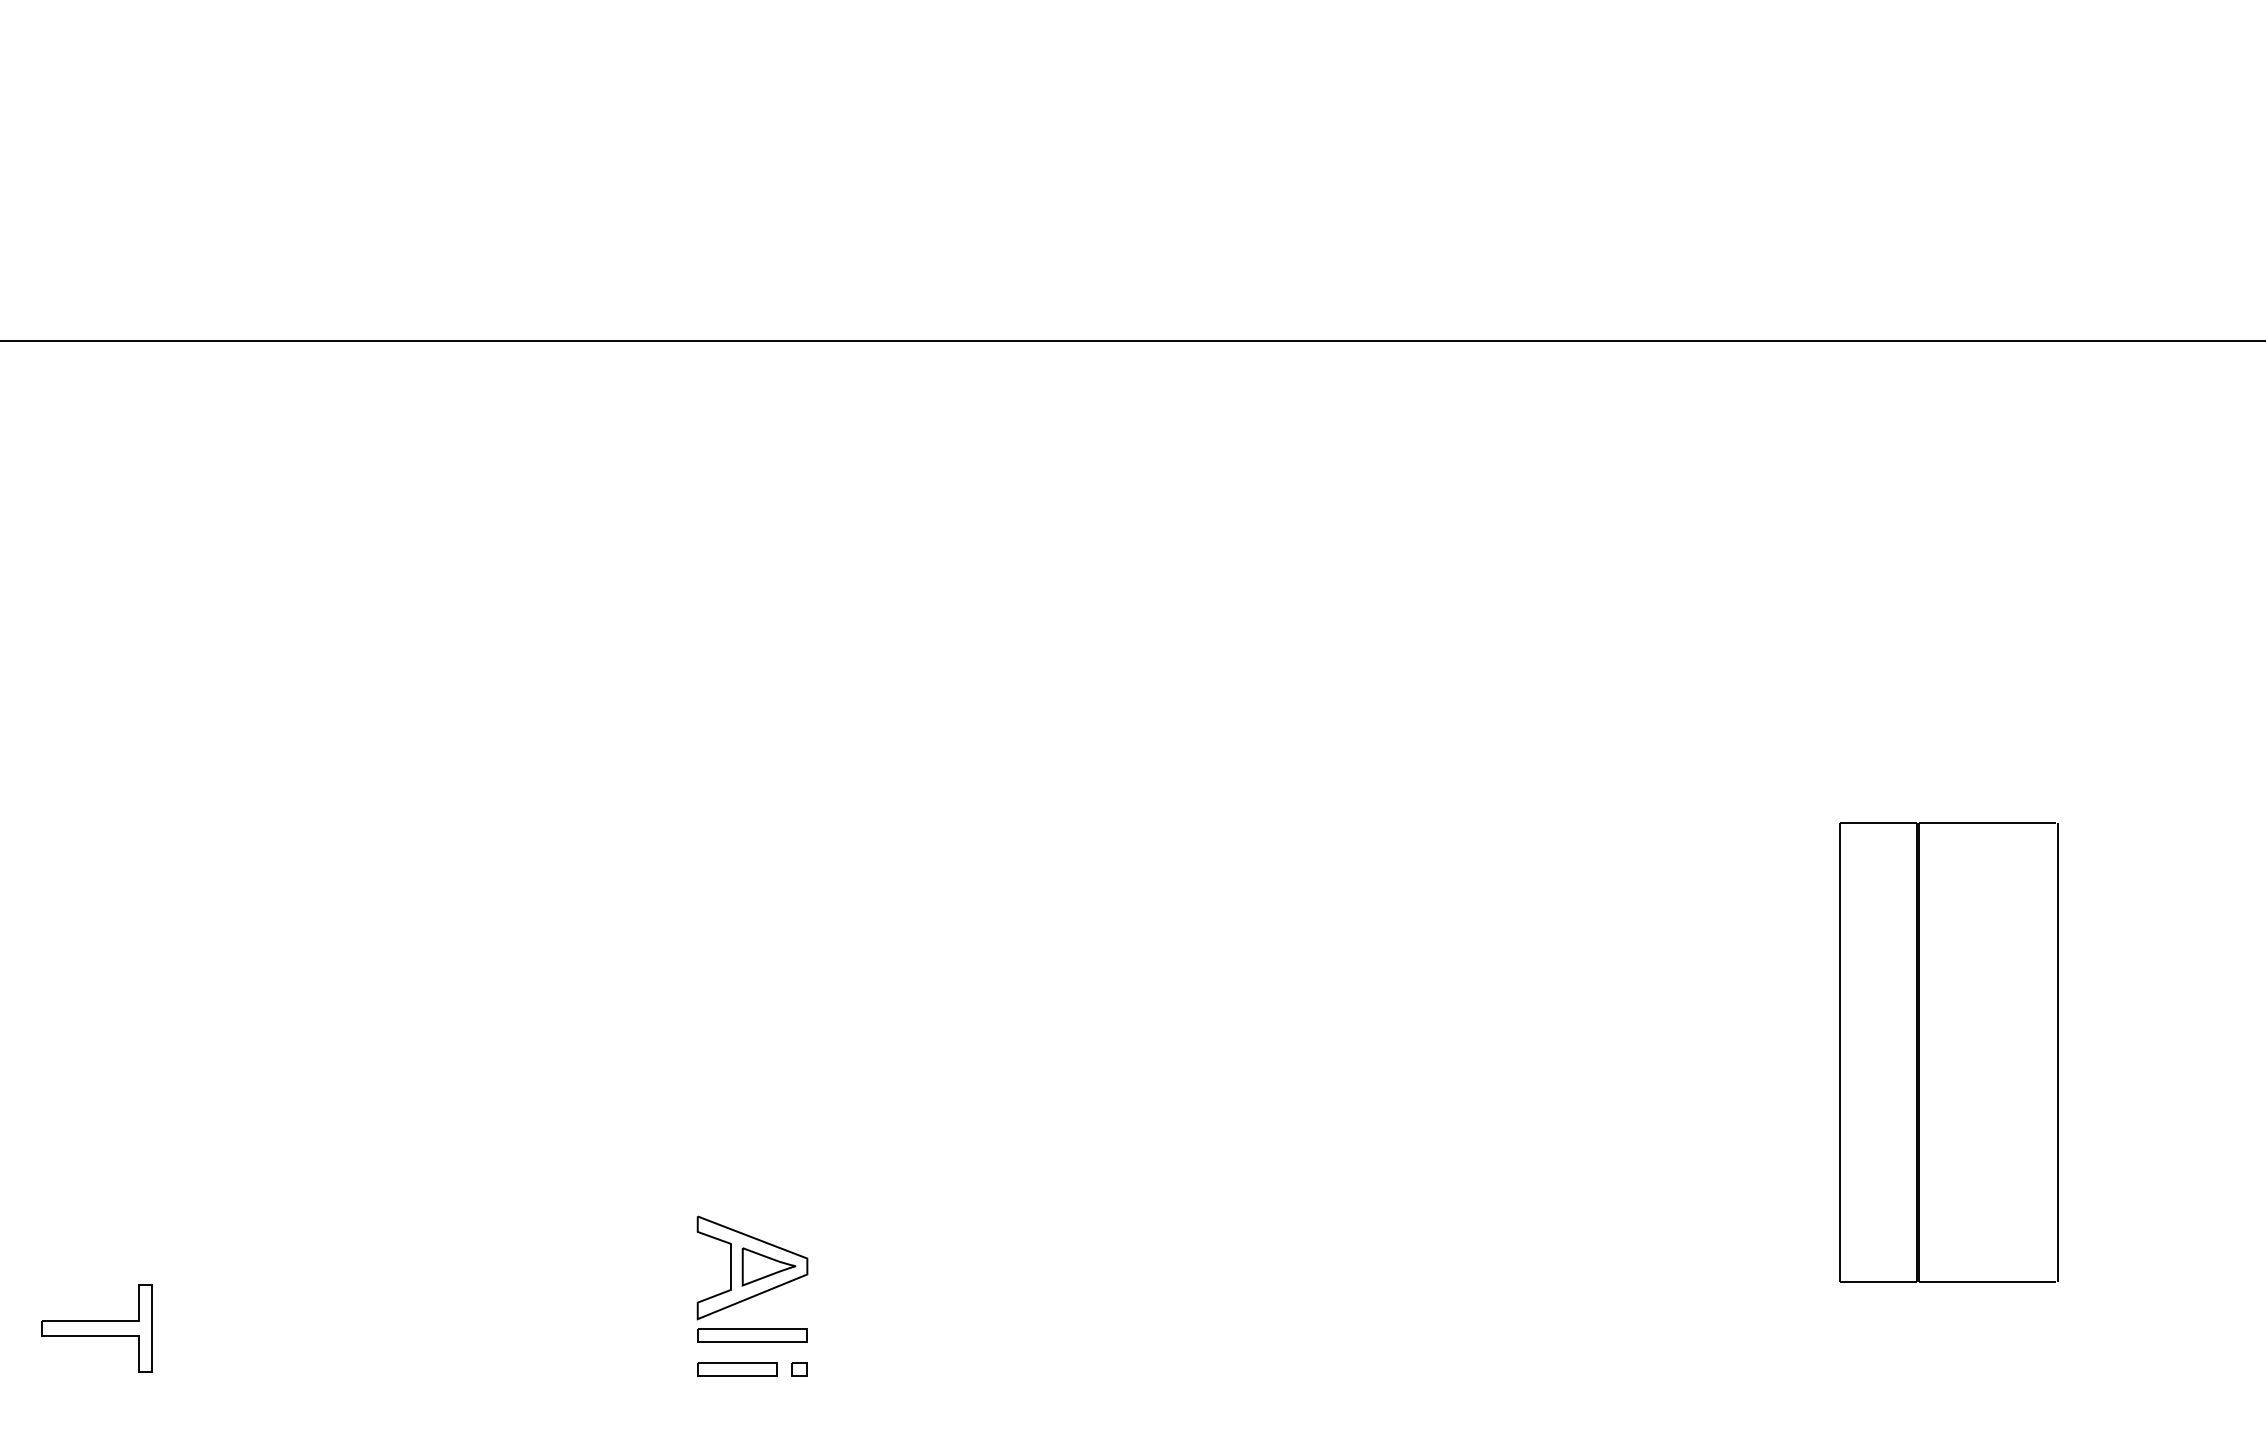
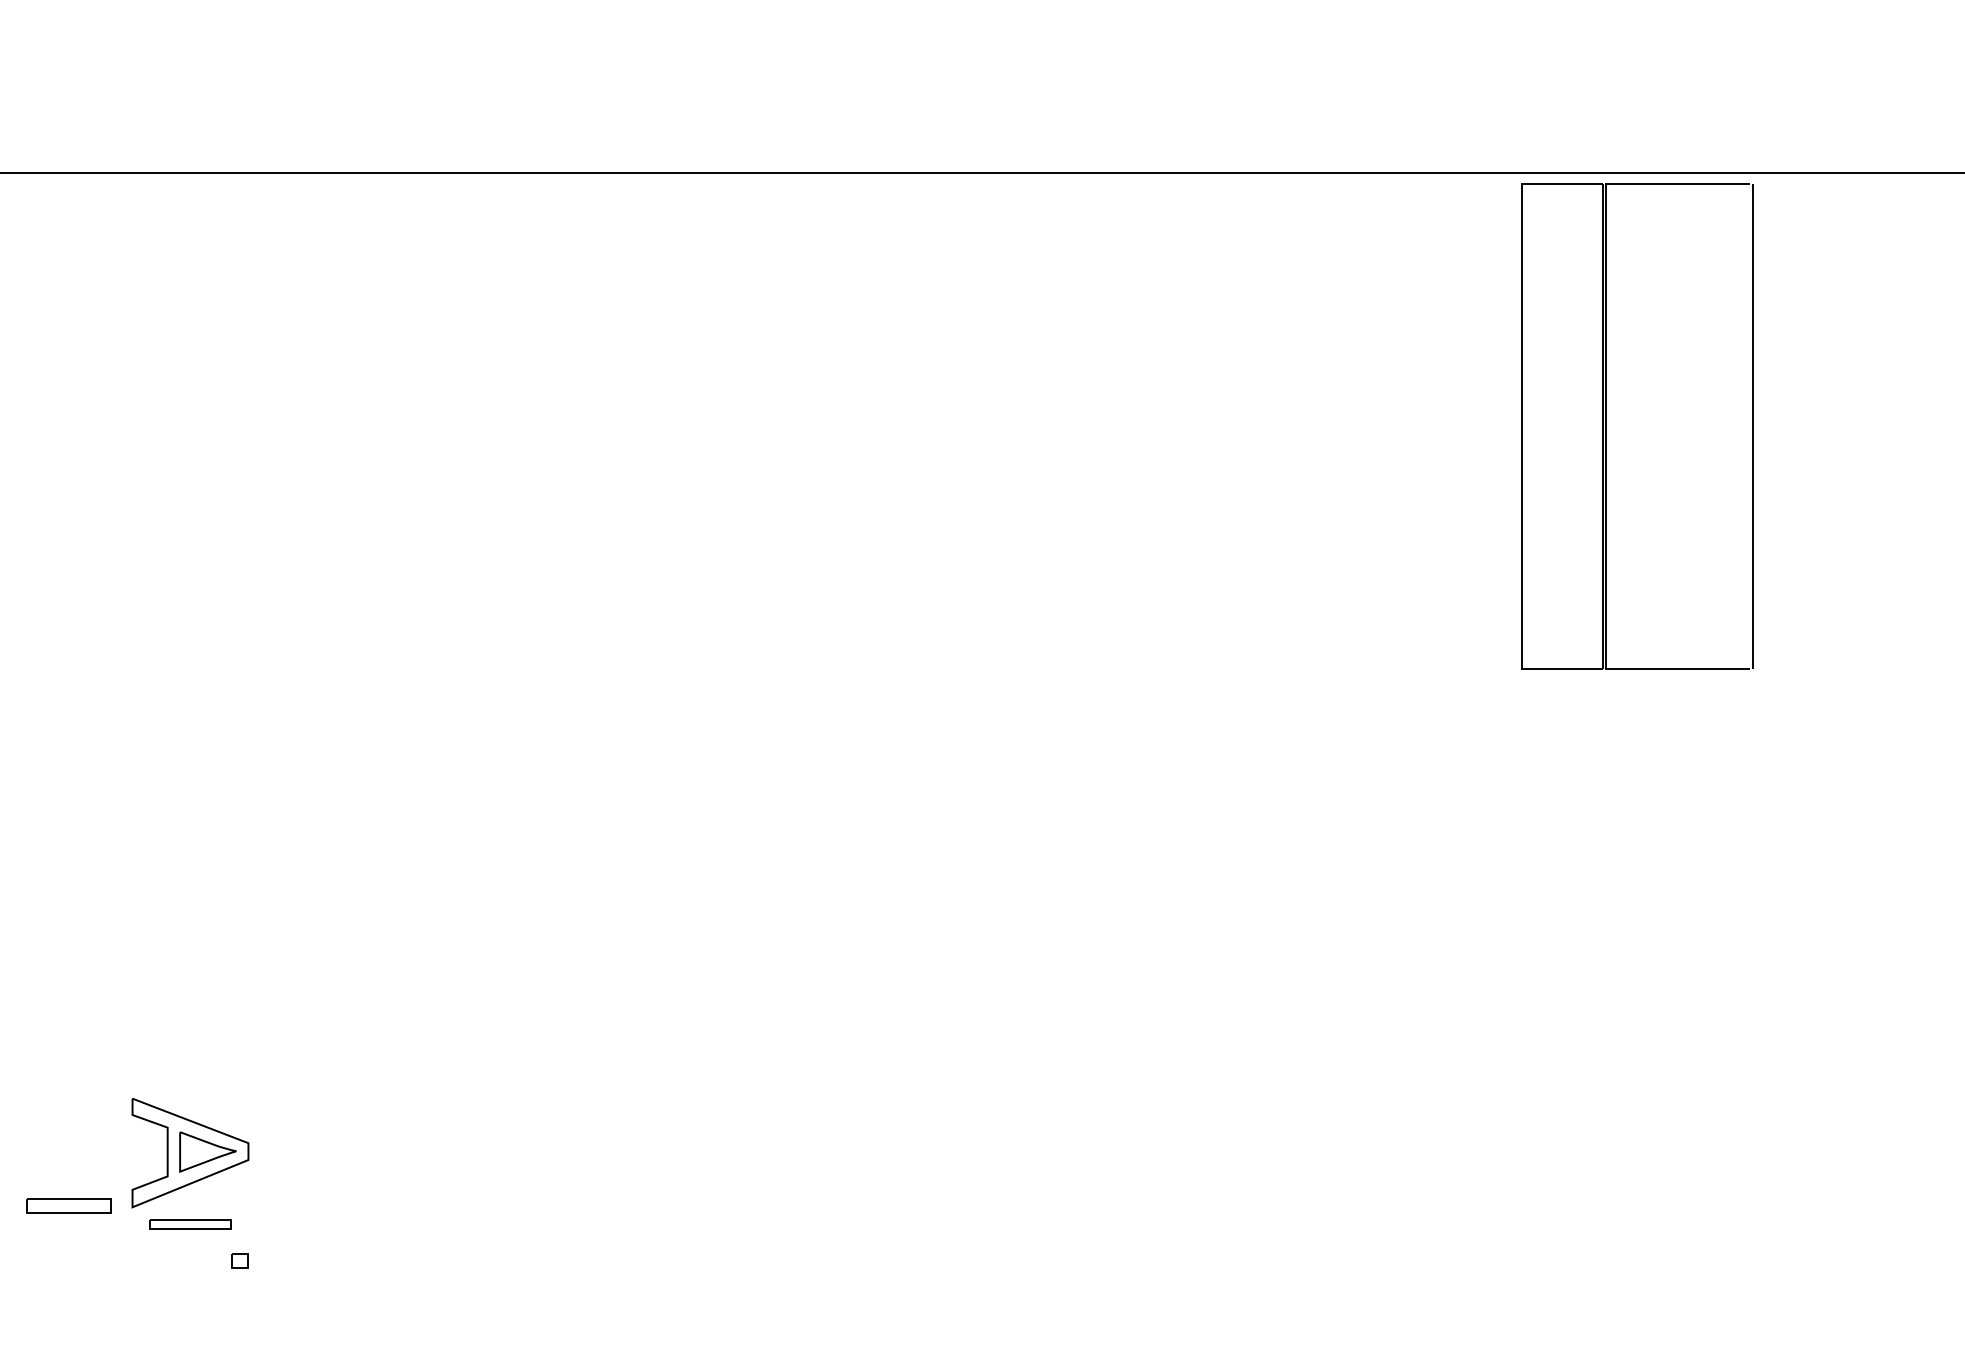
part: (1919, 1052) -> (1605, 427), moved
part: (752, 1335) -> (190, 1224), size x0.7
part: (737, 1369) -> (68, 1205), moved

